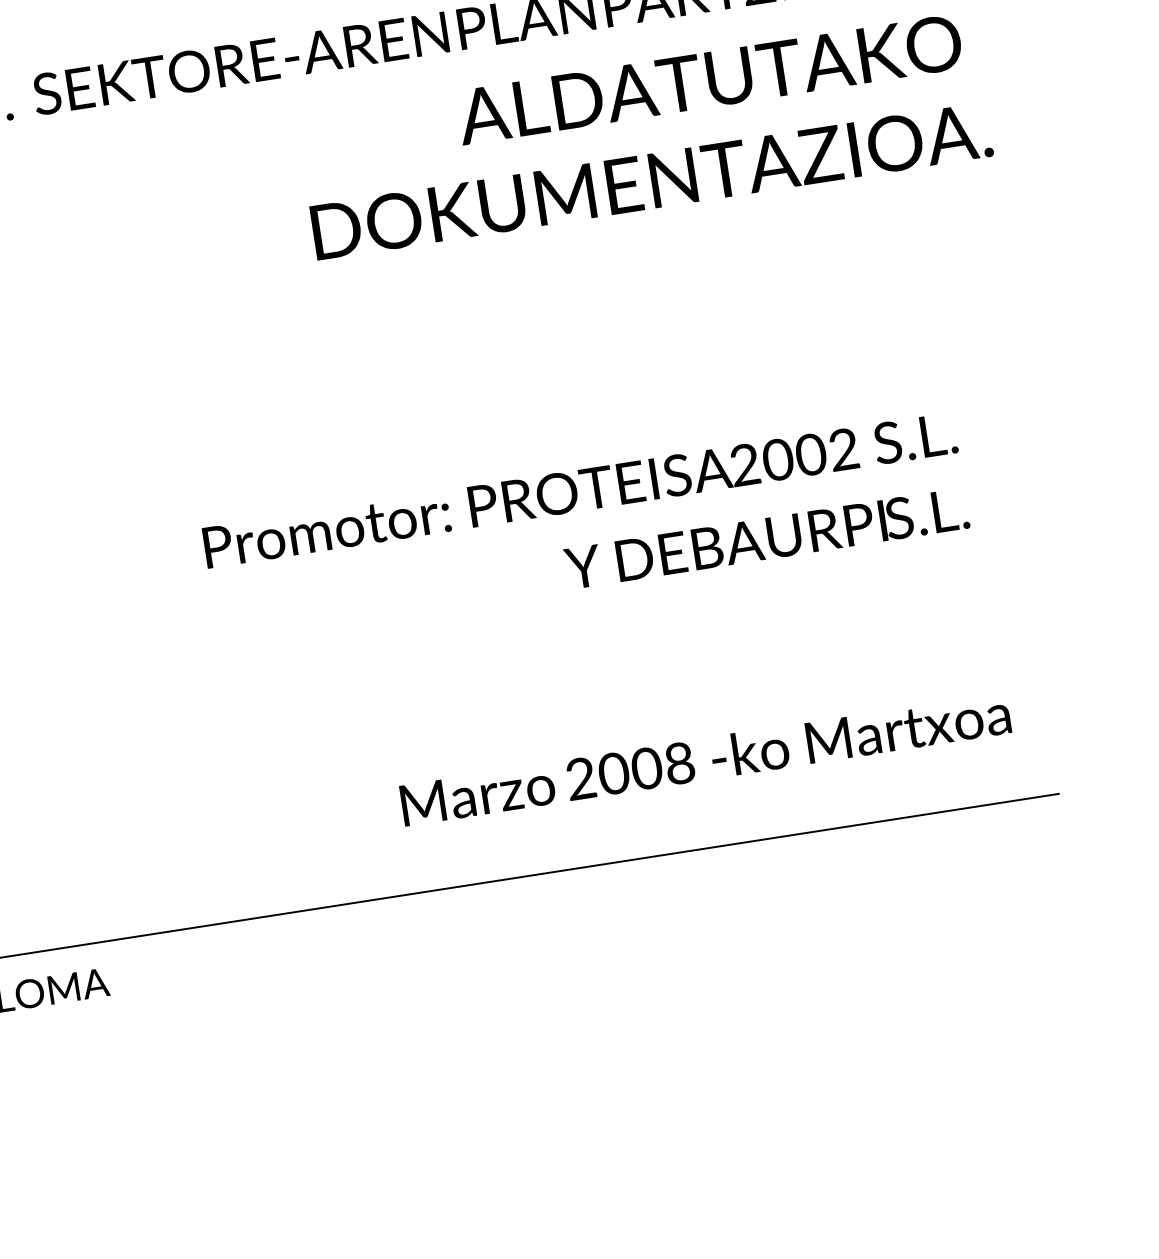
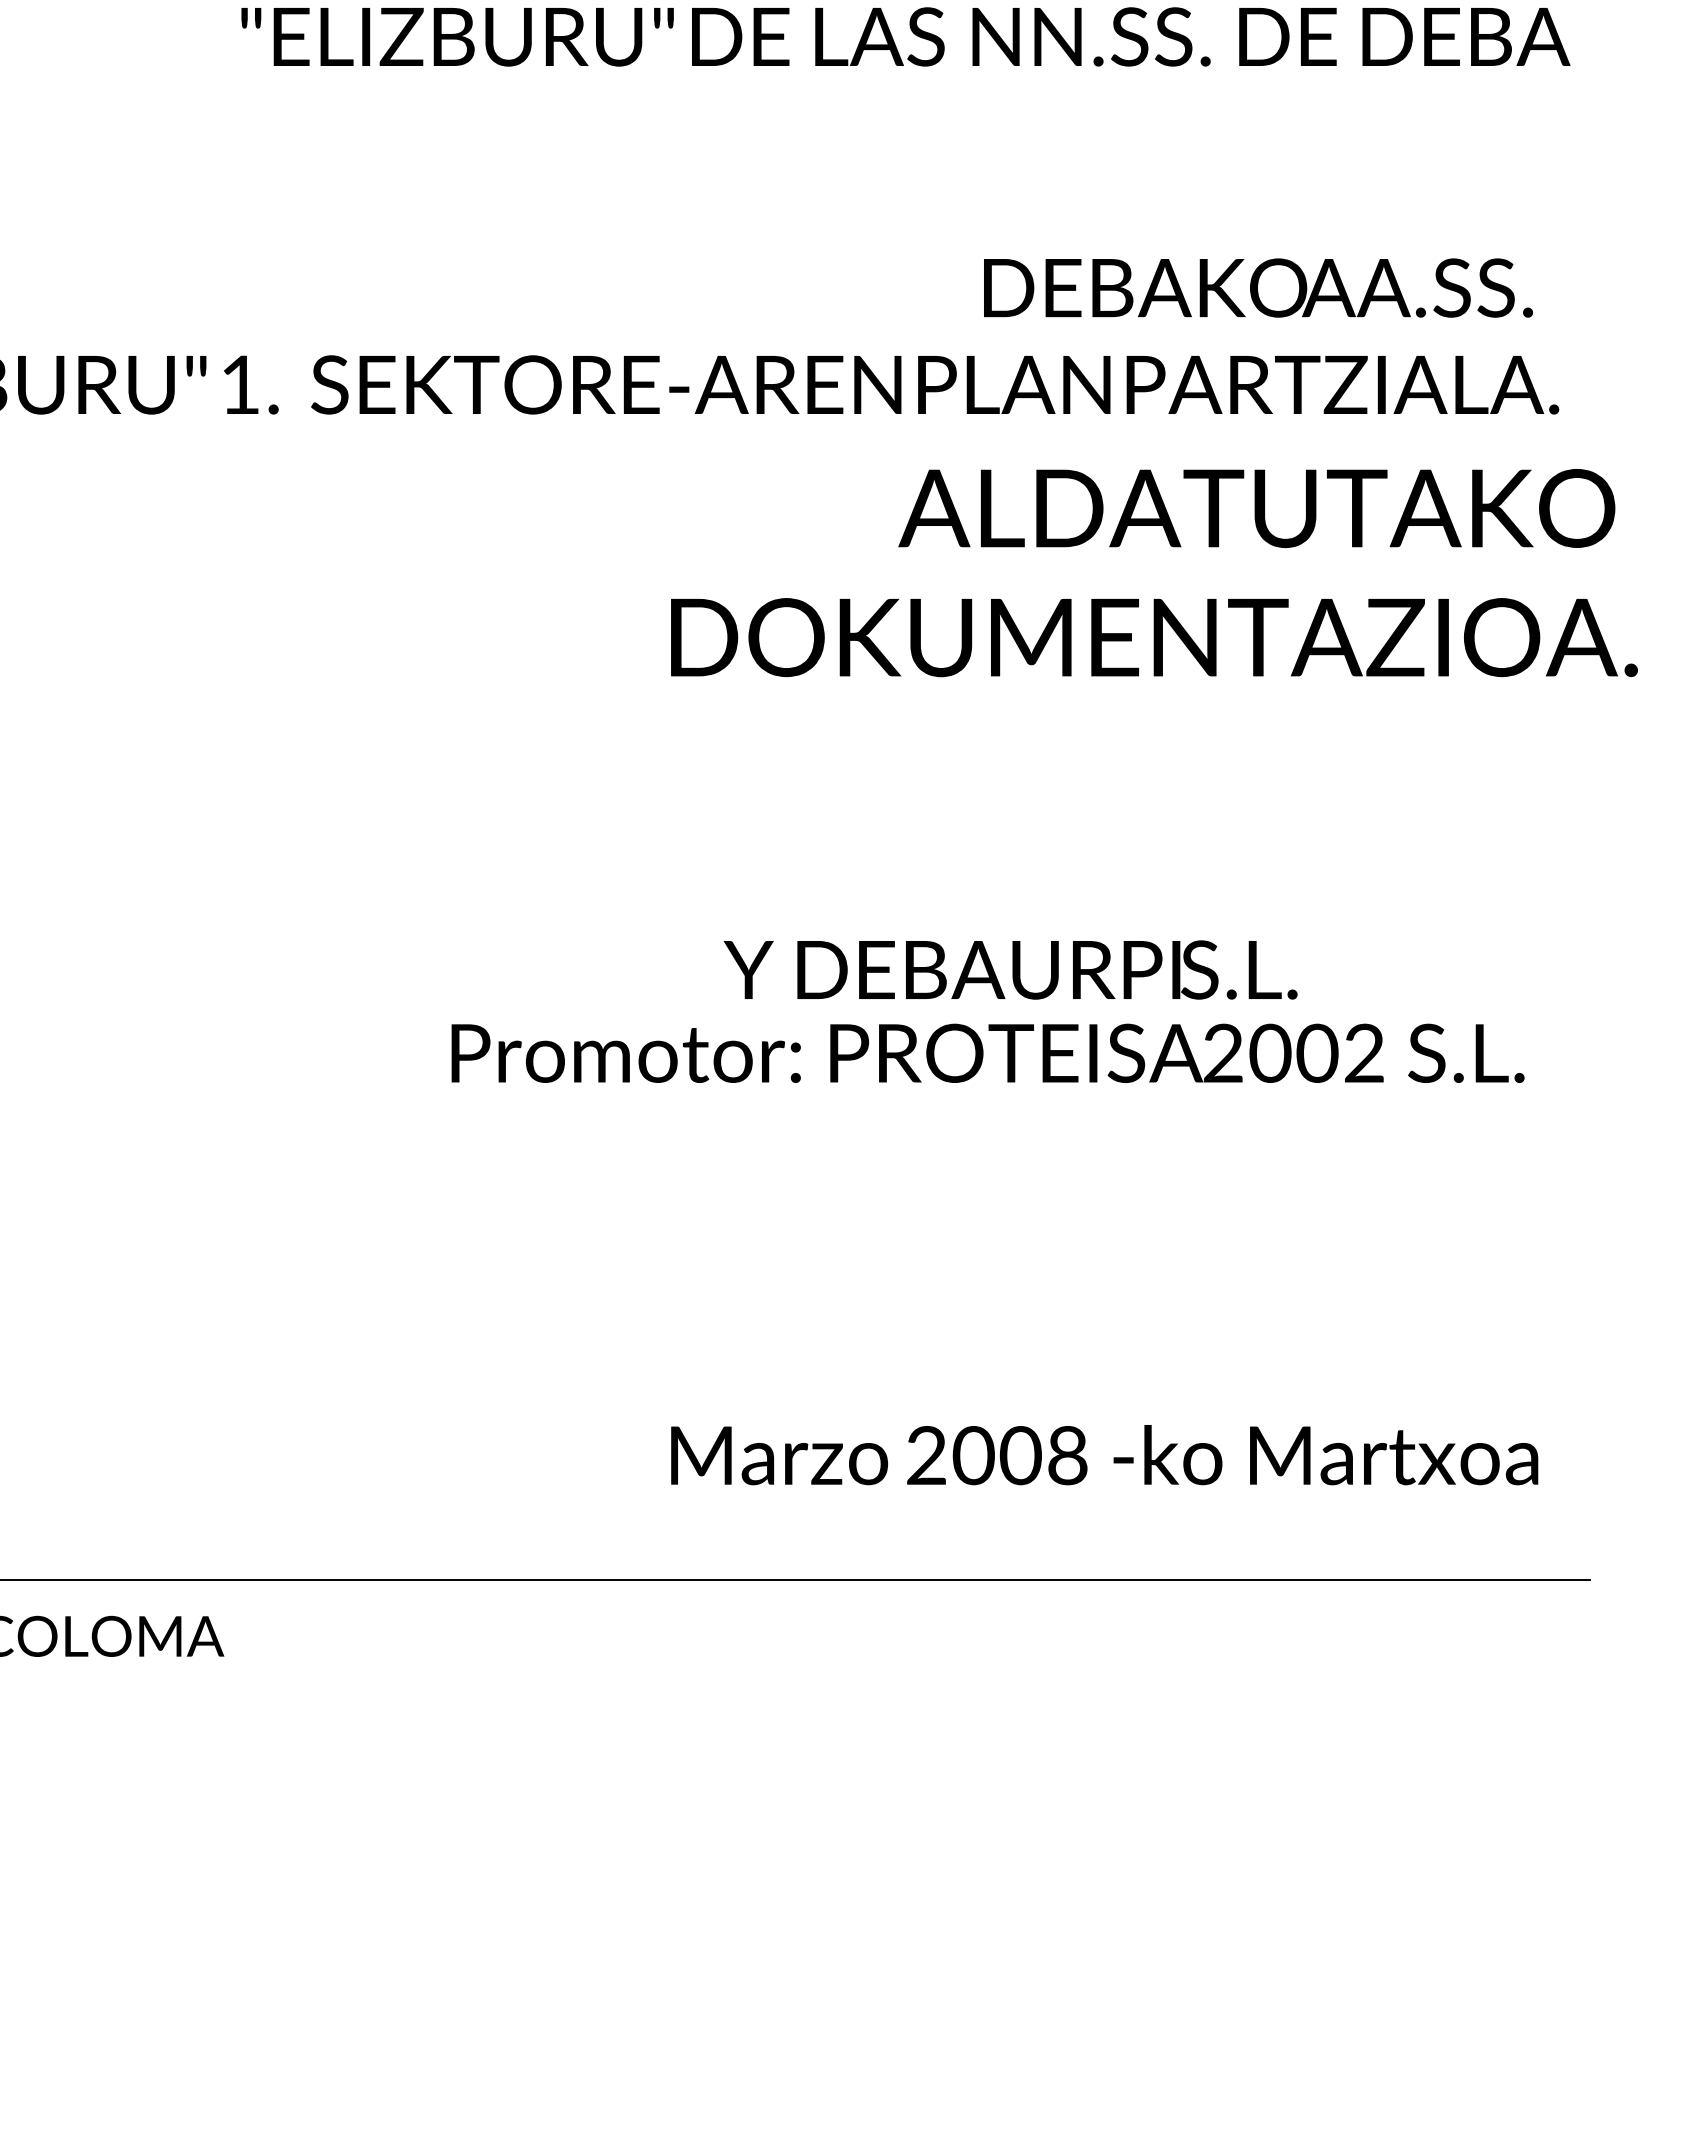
text: (766, 538) -> (1010, 969), moved

